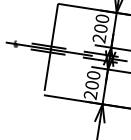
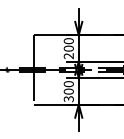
text: (90, 95) -> (68, 99), 200 -> 300

